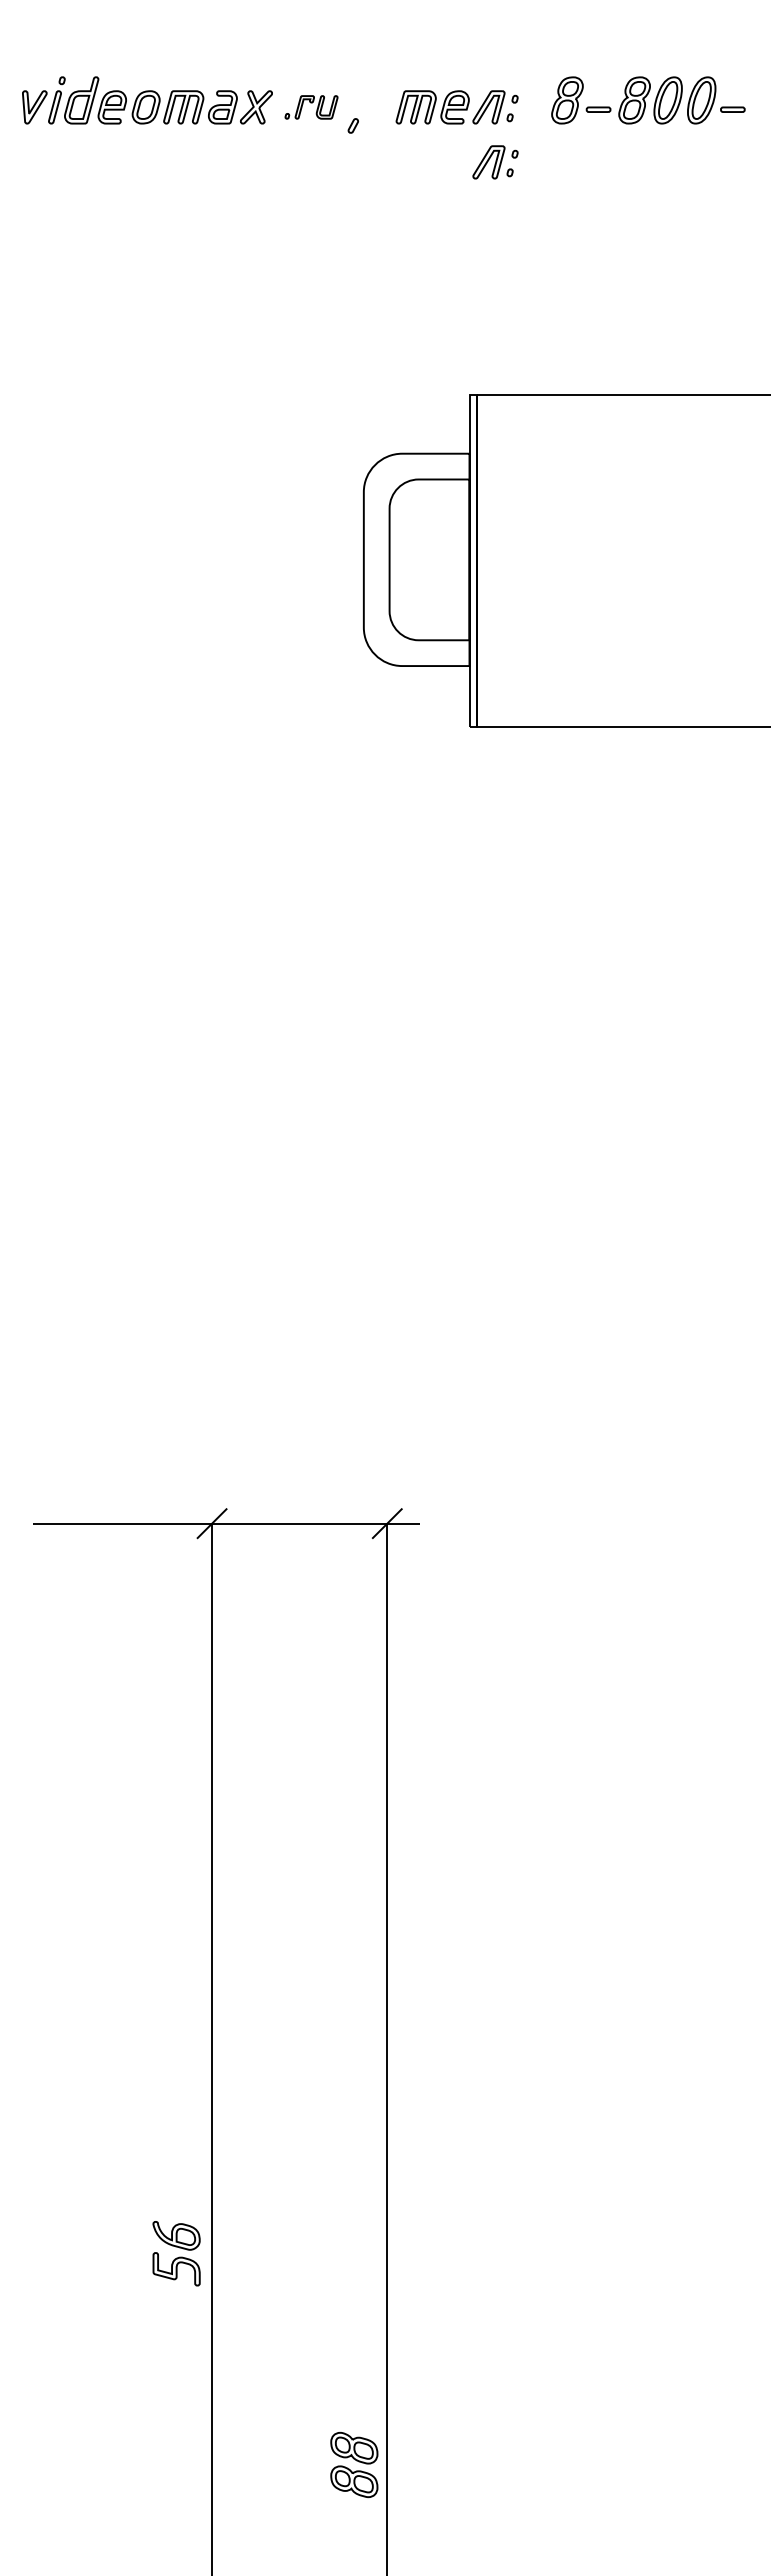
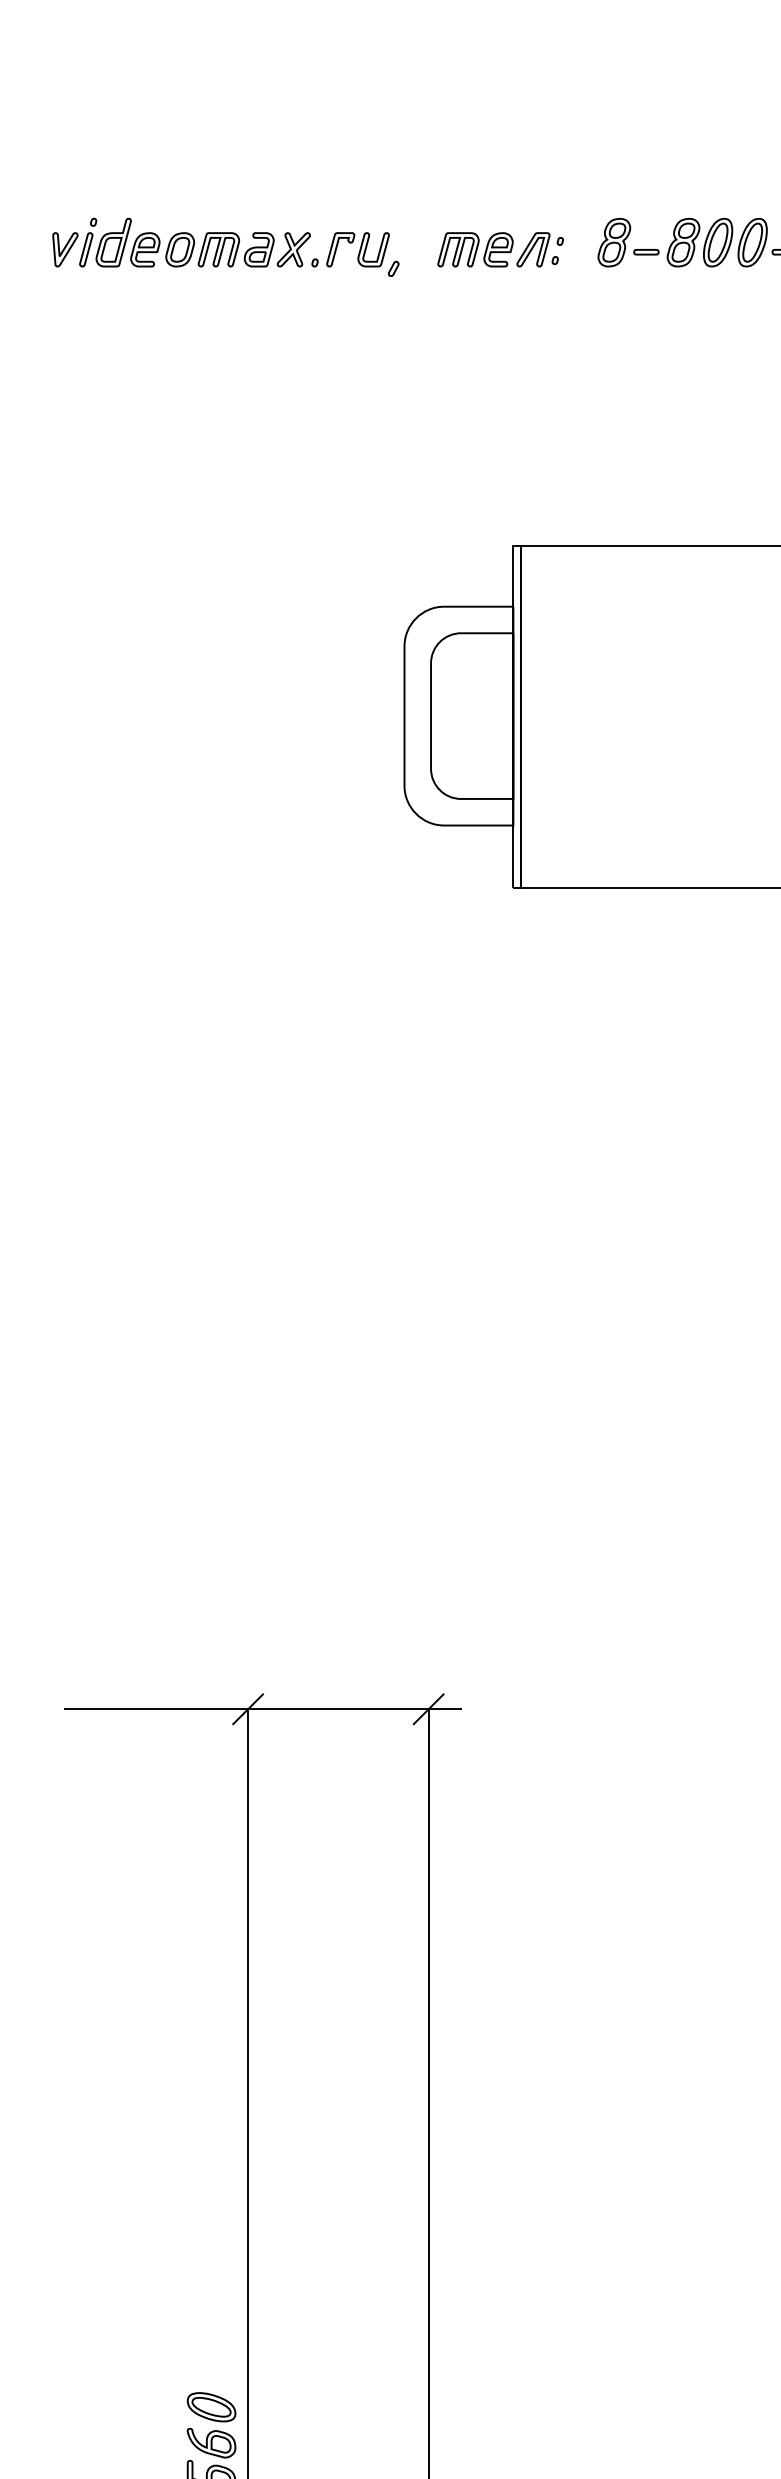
part: (311, 107) -> (350, 249), size x1.43
part: (495, 162) -> (540, 306), removed
part: (176, 2200) -> (211, 2406), added

